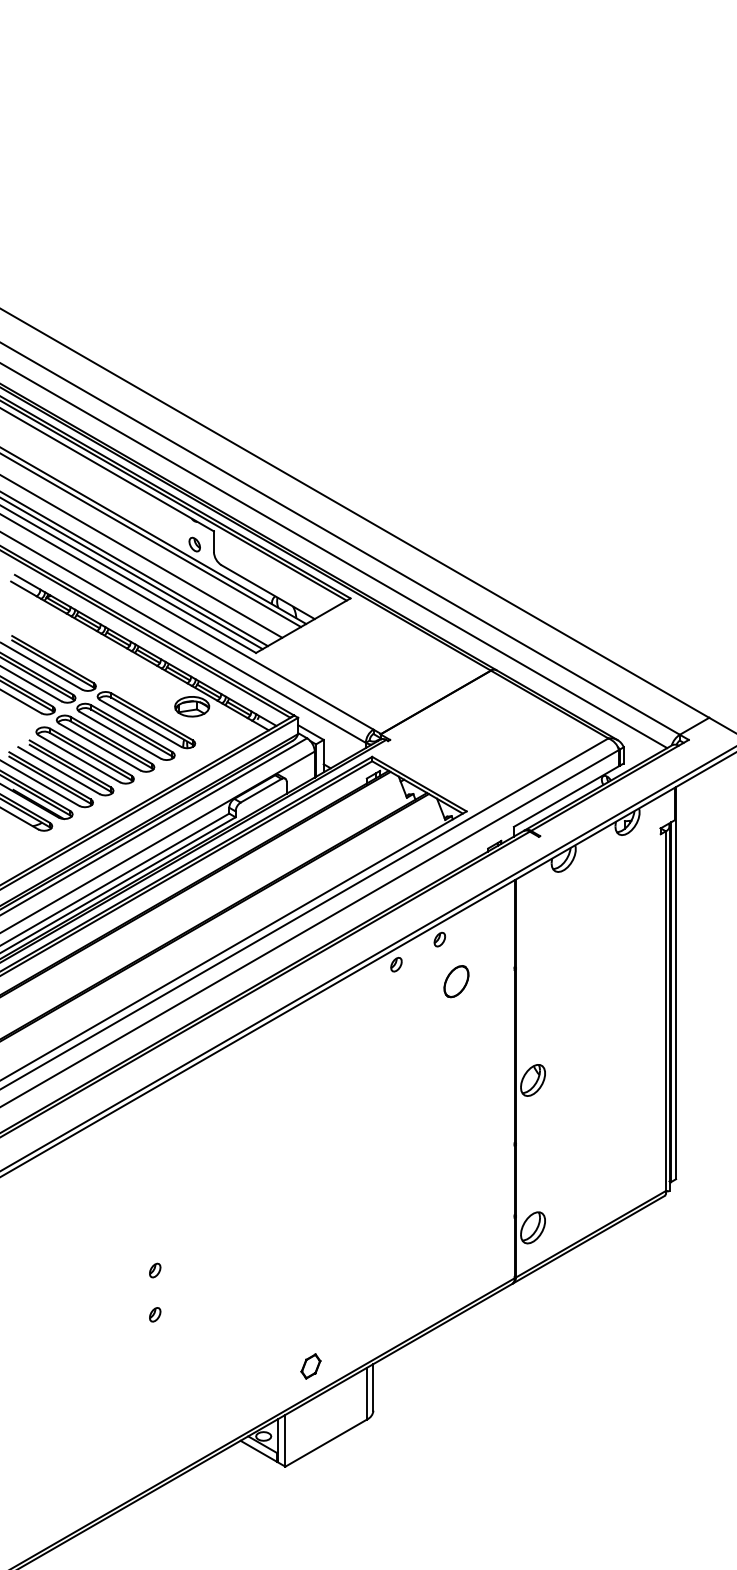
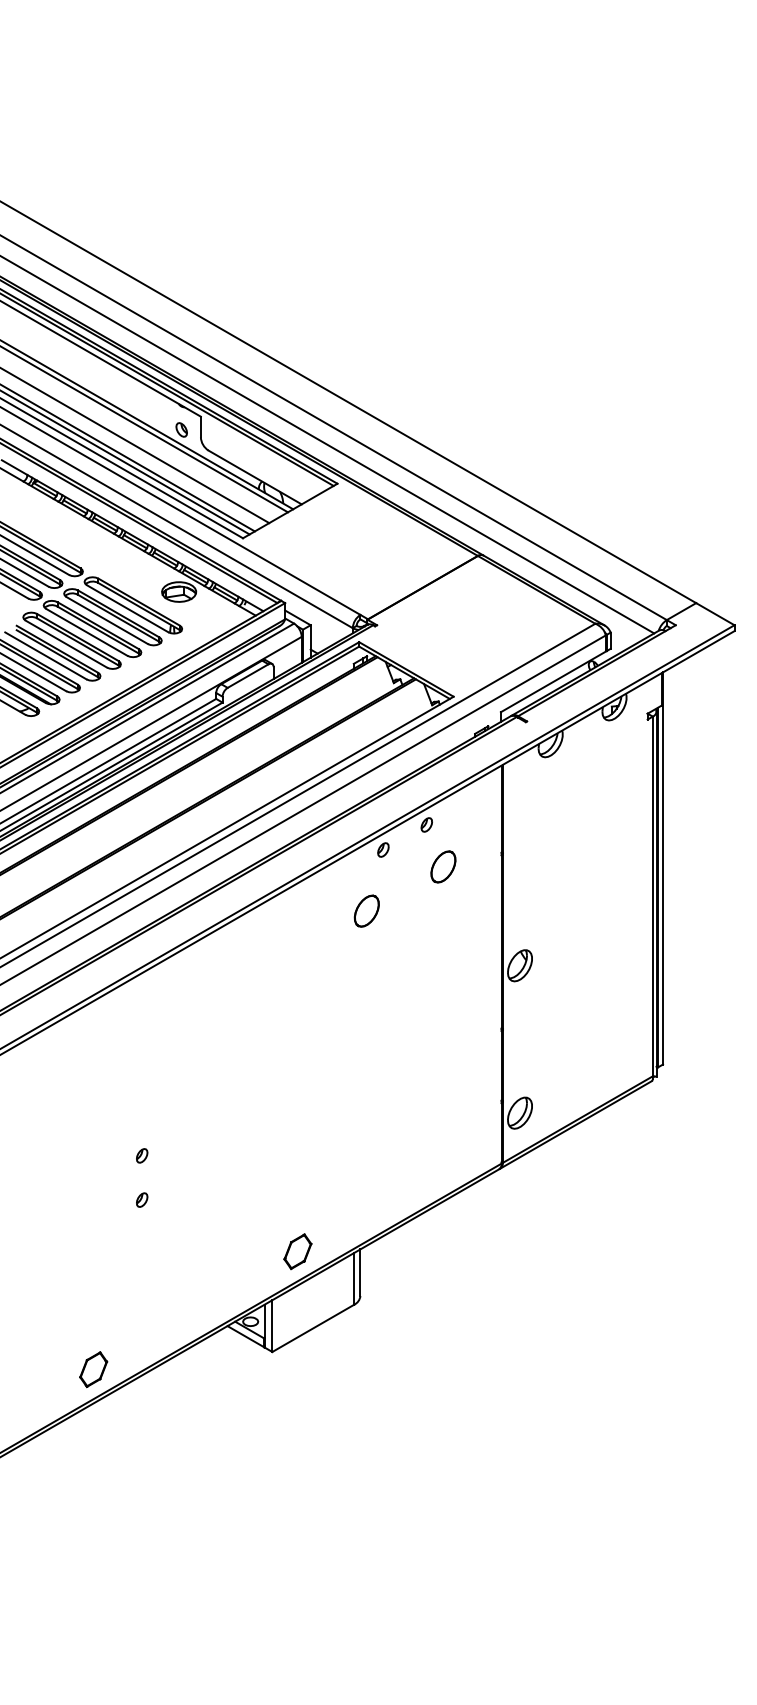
part: (379, 1025) -> (366, 910), added
part: (310, 1366) -> (297, 1251), size x1.43
part: (106, 1484) -> (93, 1369), added

